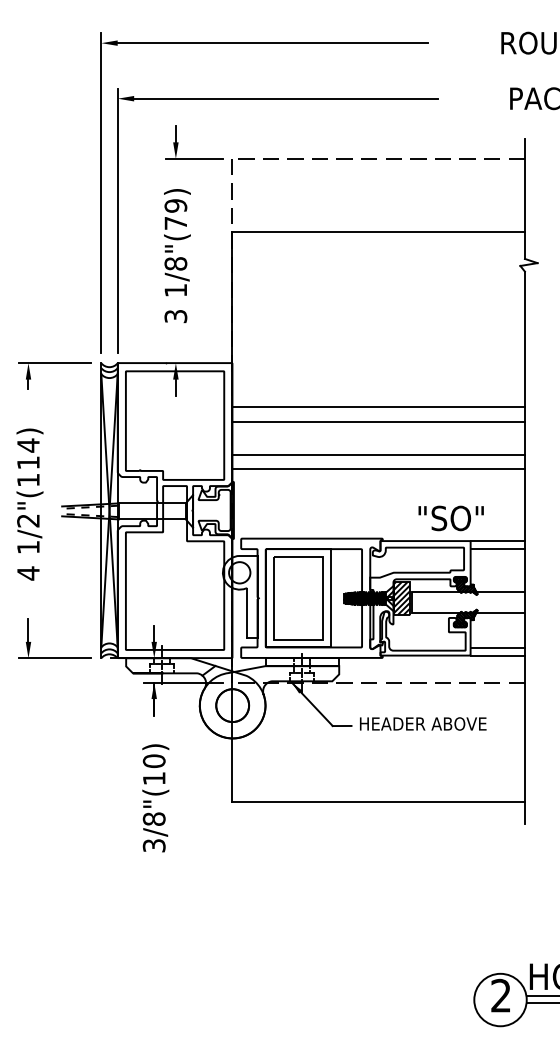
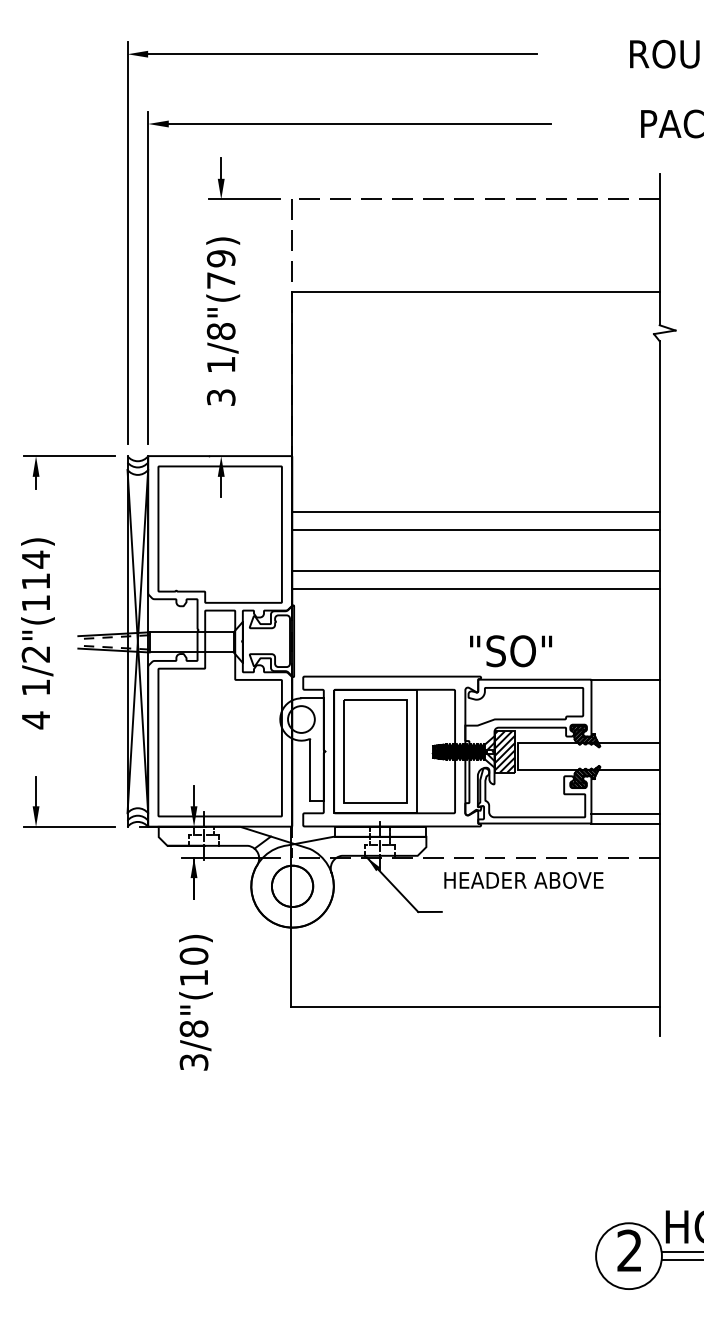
text: (450, 518) -> (510, 651), moved
line: (497, 549) -> (625, 690), removed
text: (422, 724) -> (523, 880), moved

